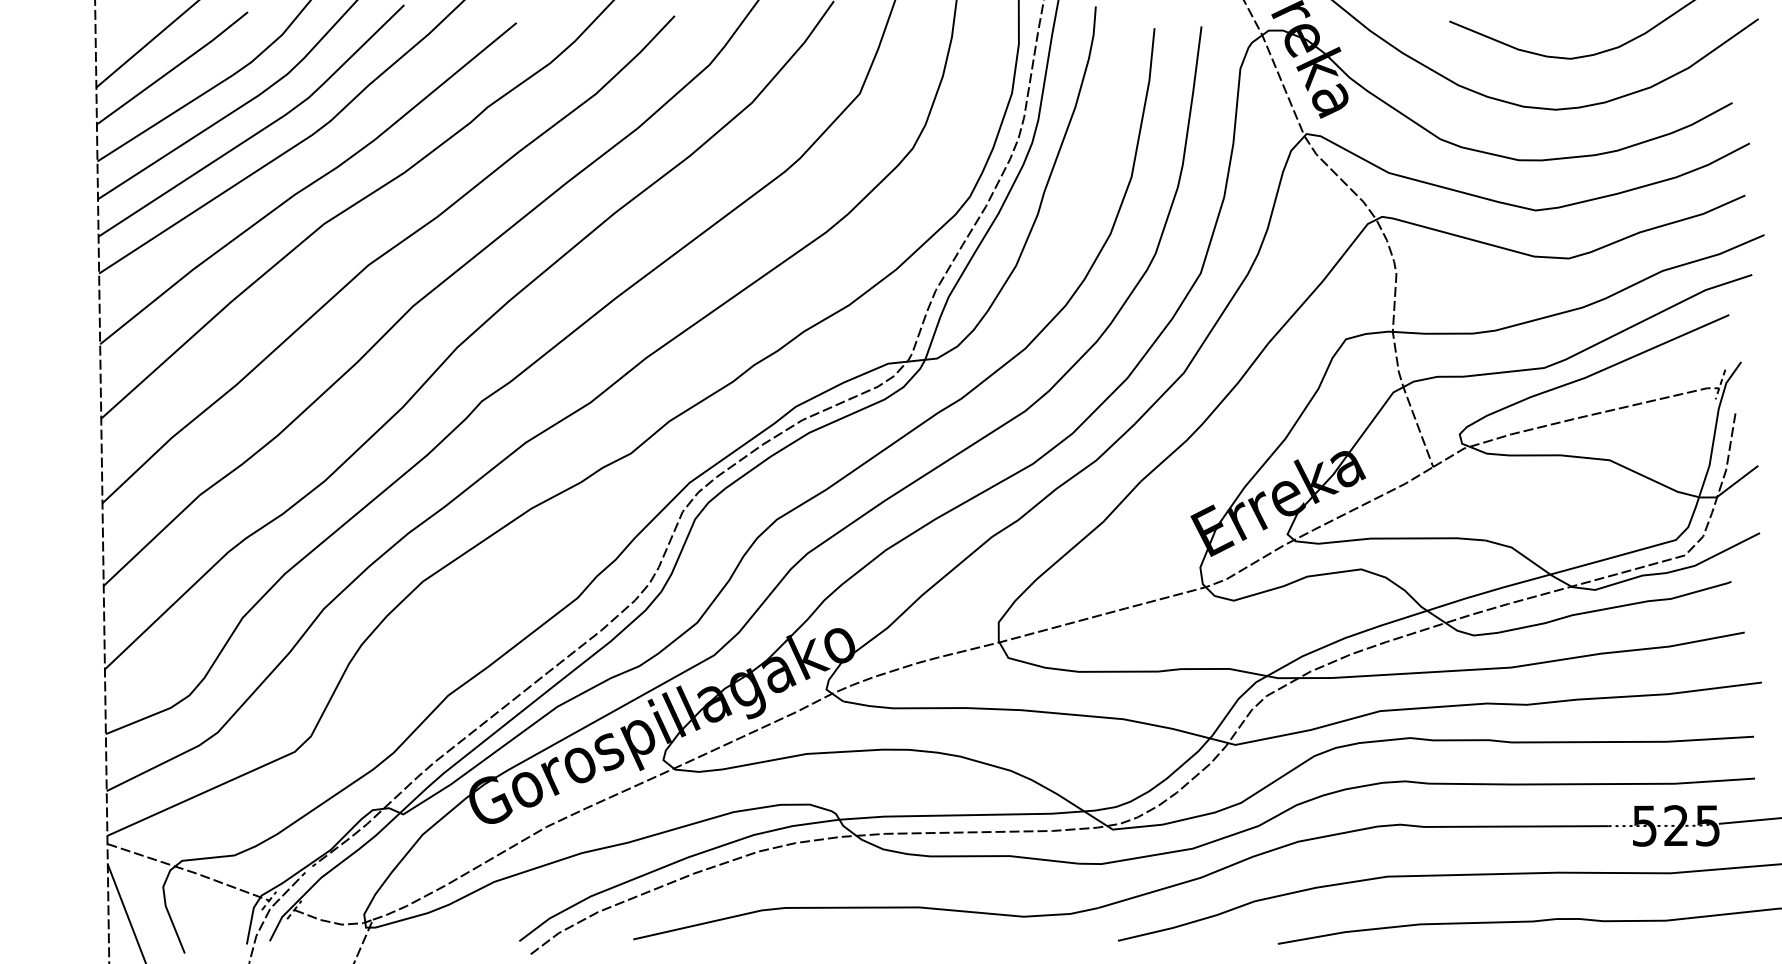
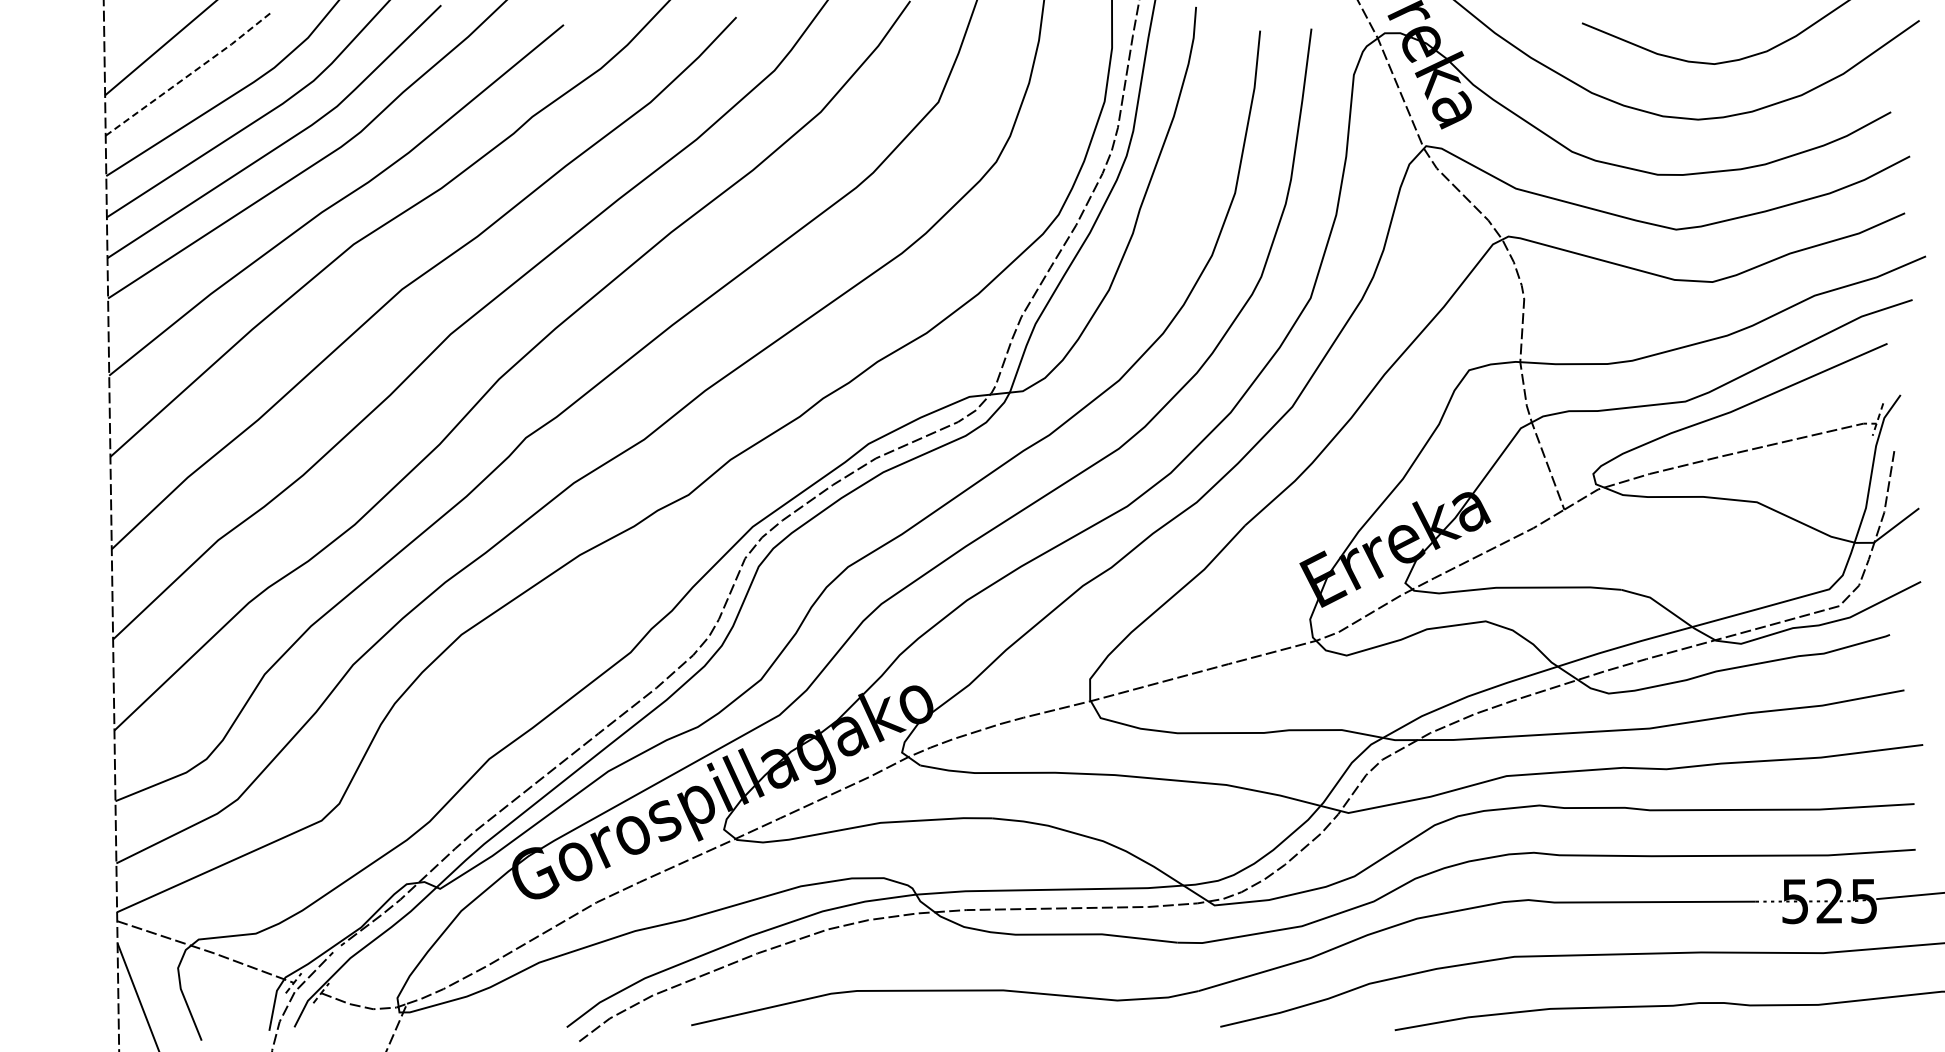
line: (173, 68) -> (189, 74), solid -> dashed

